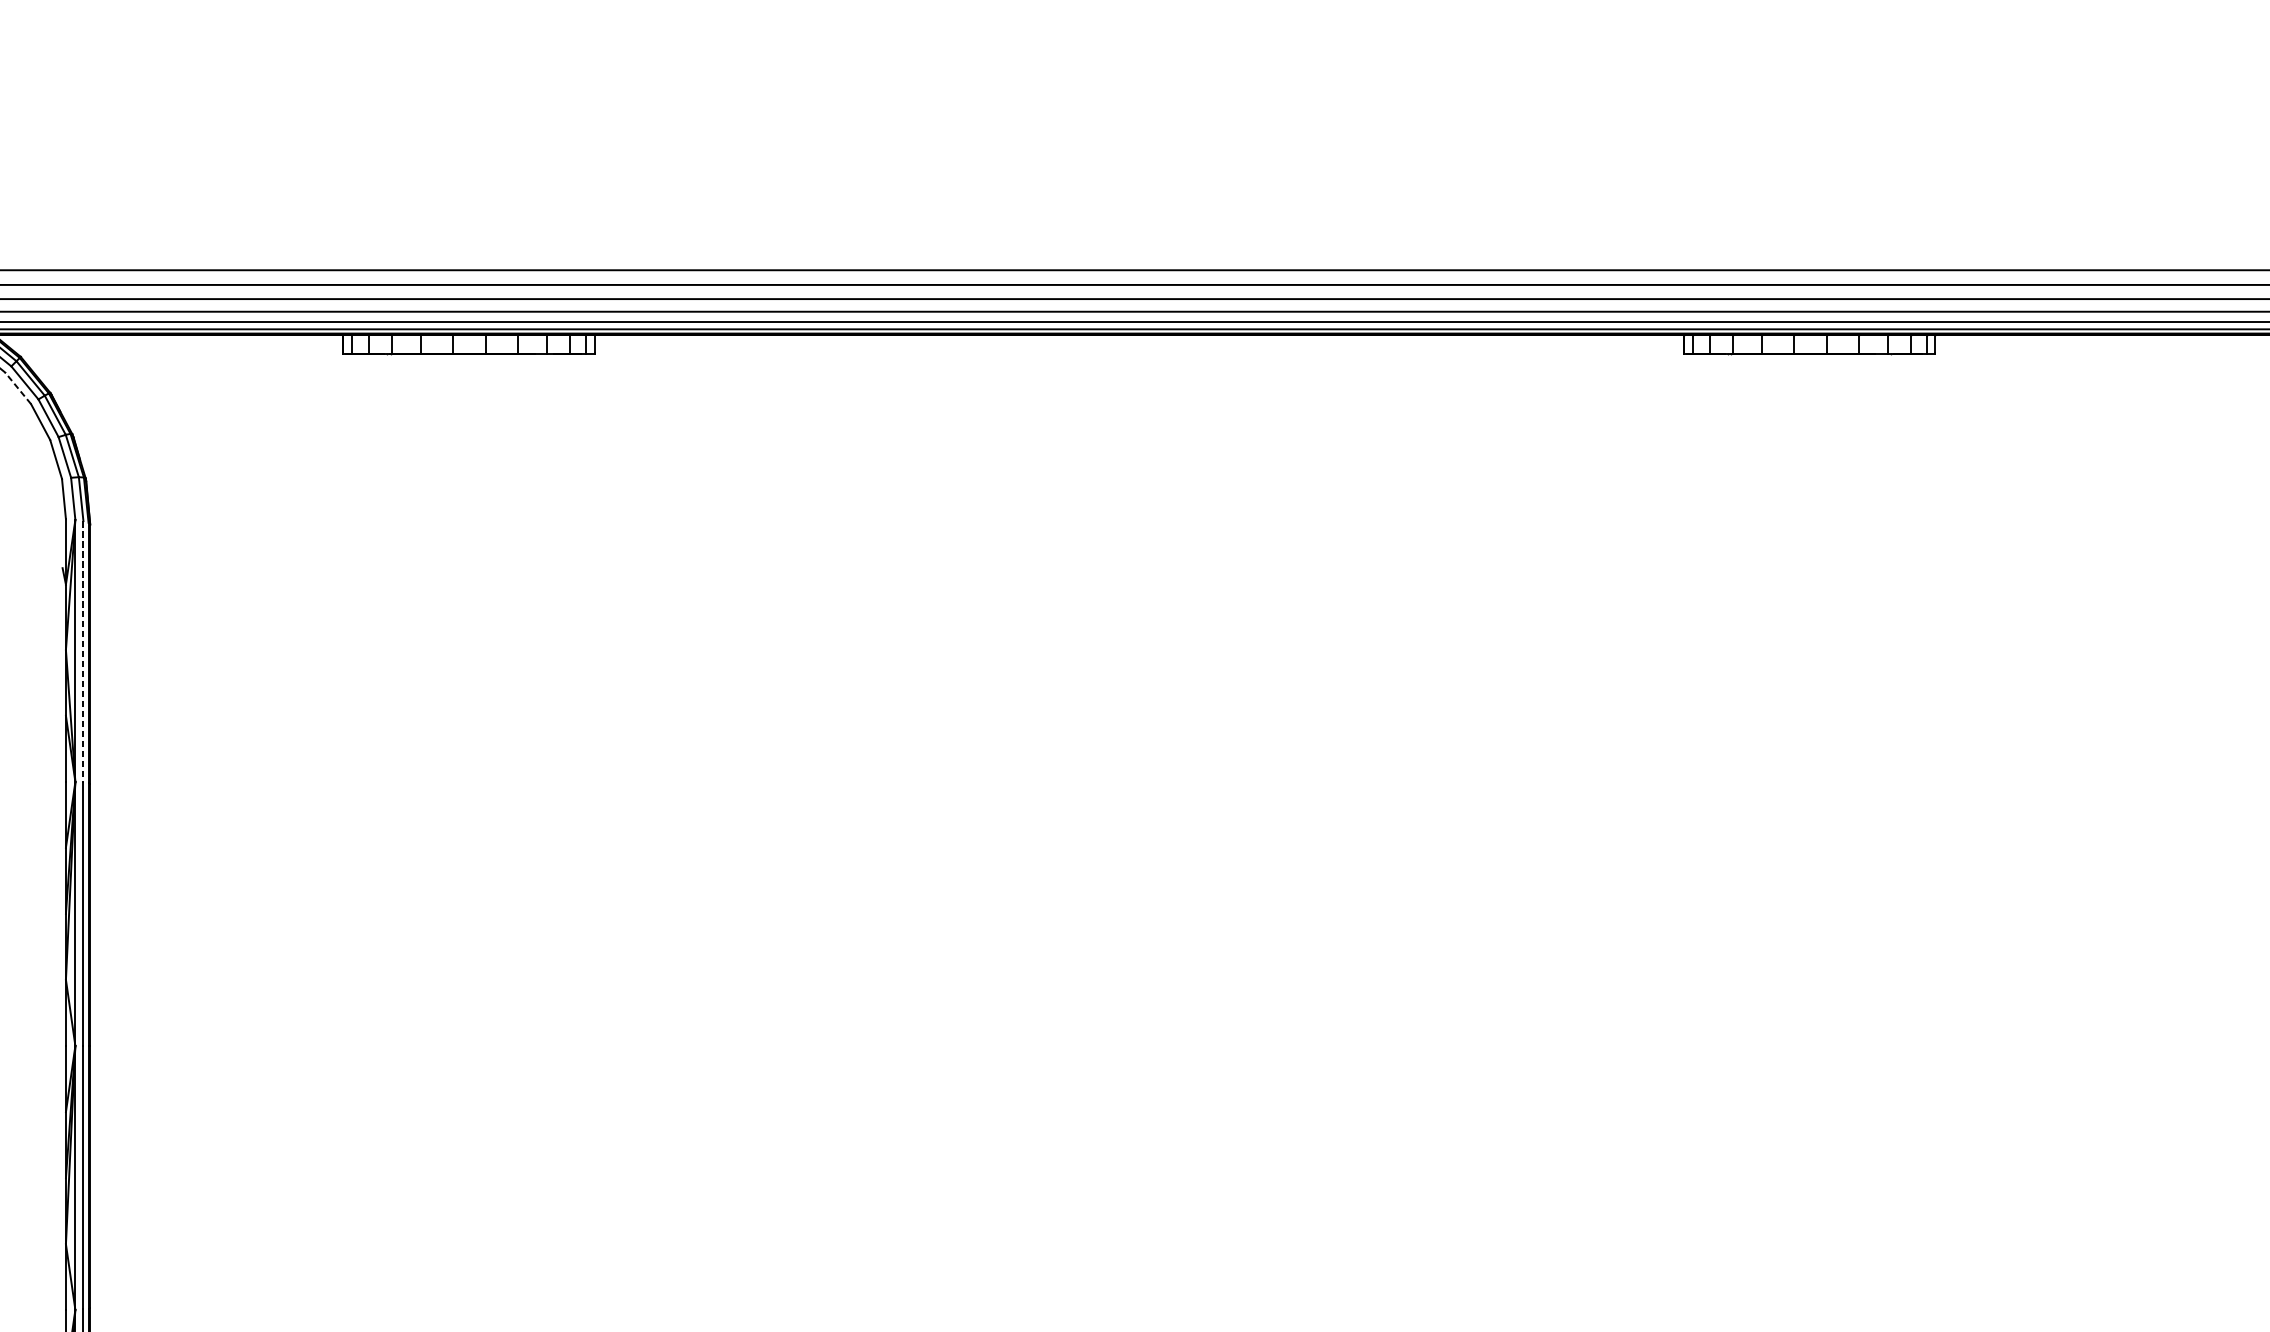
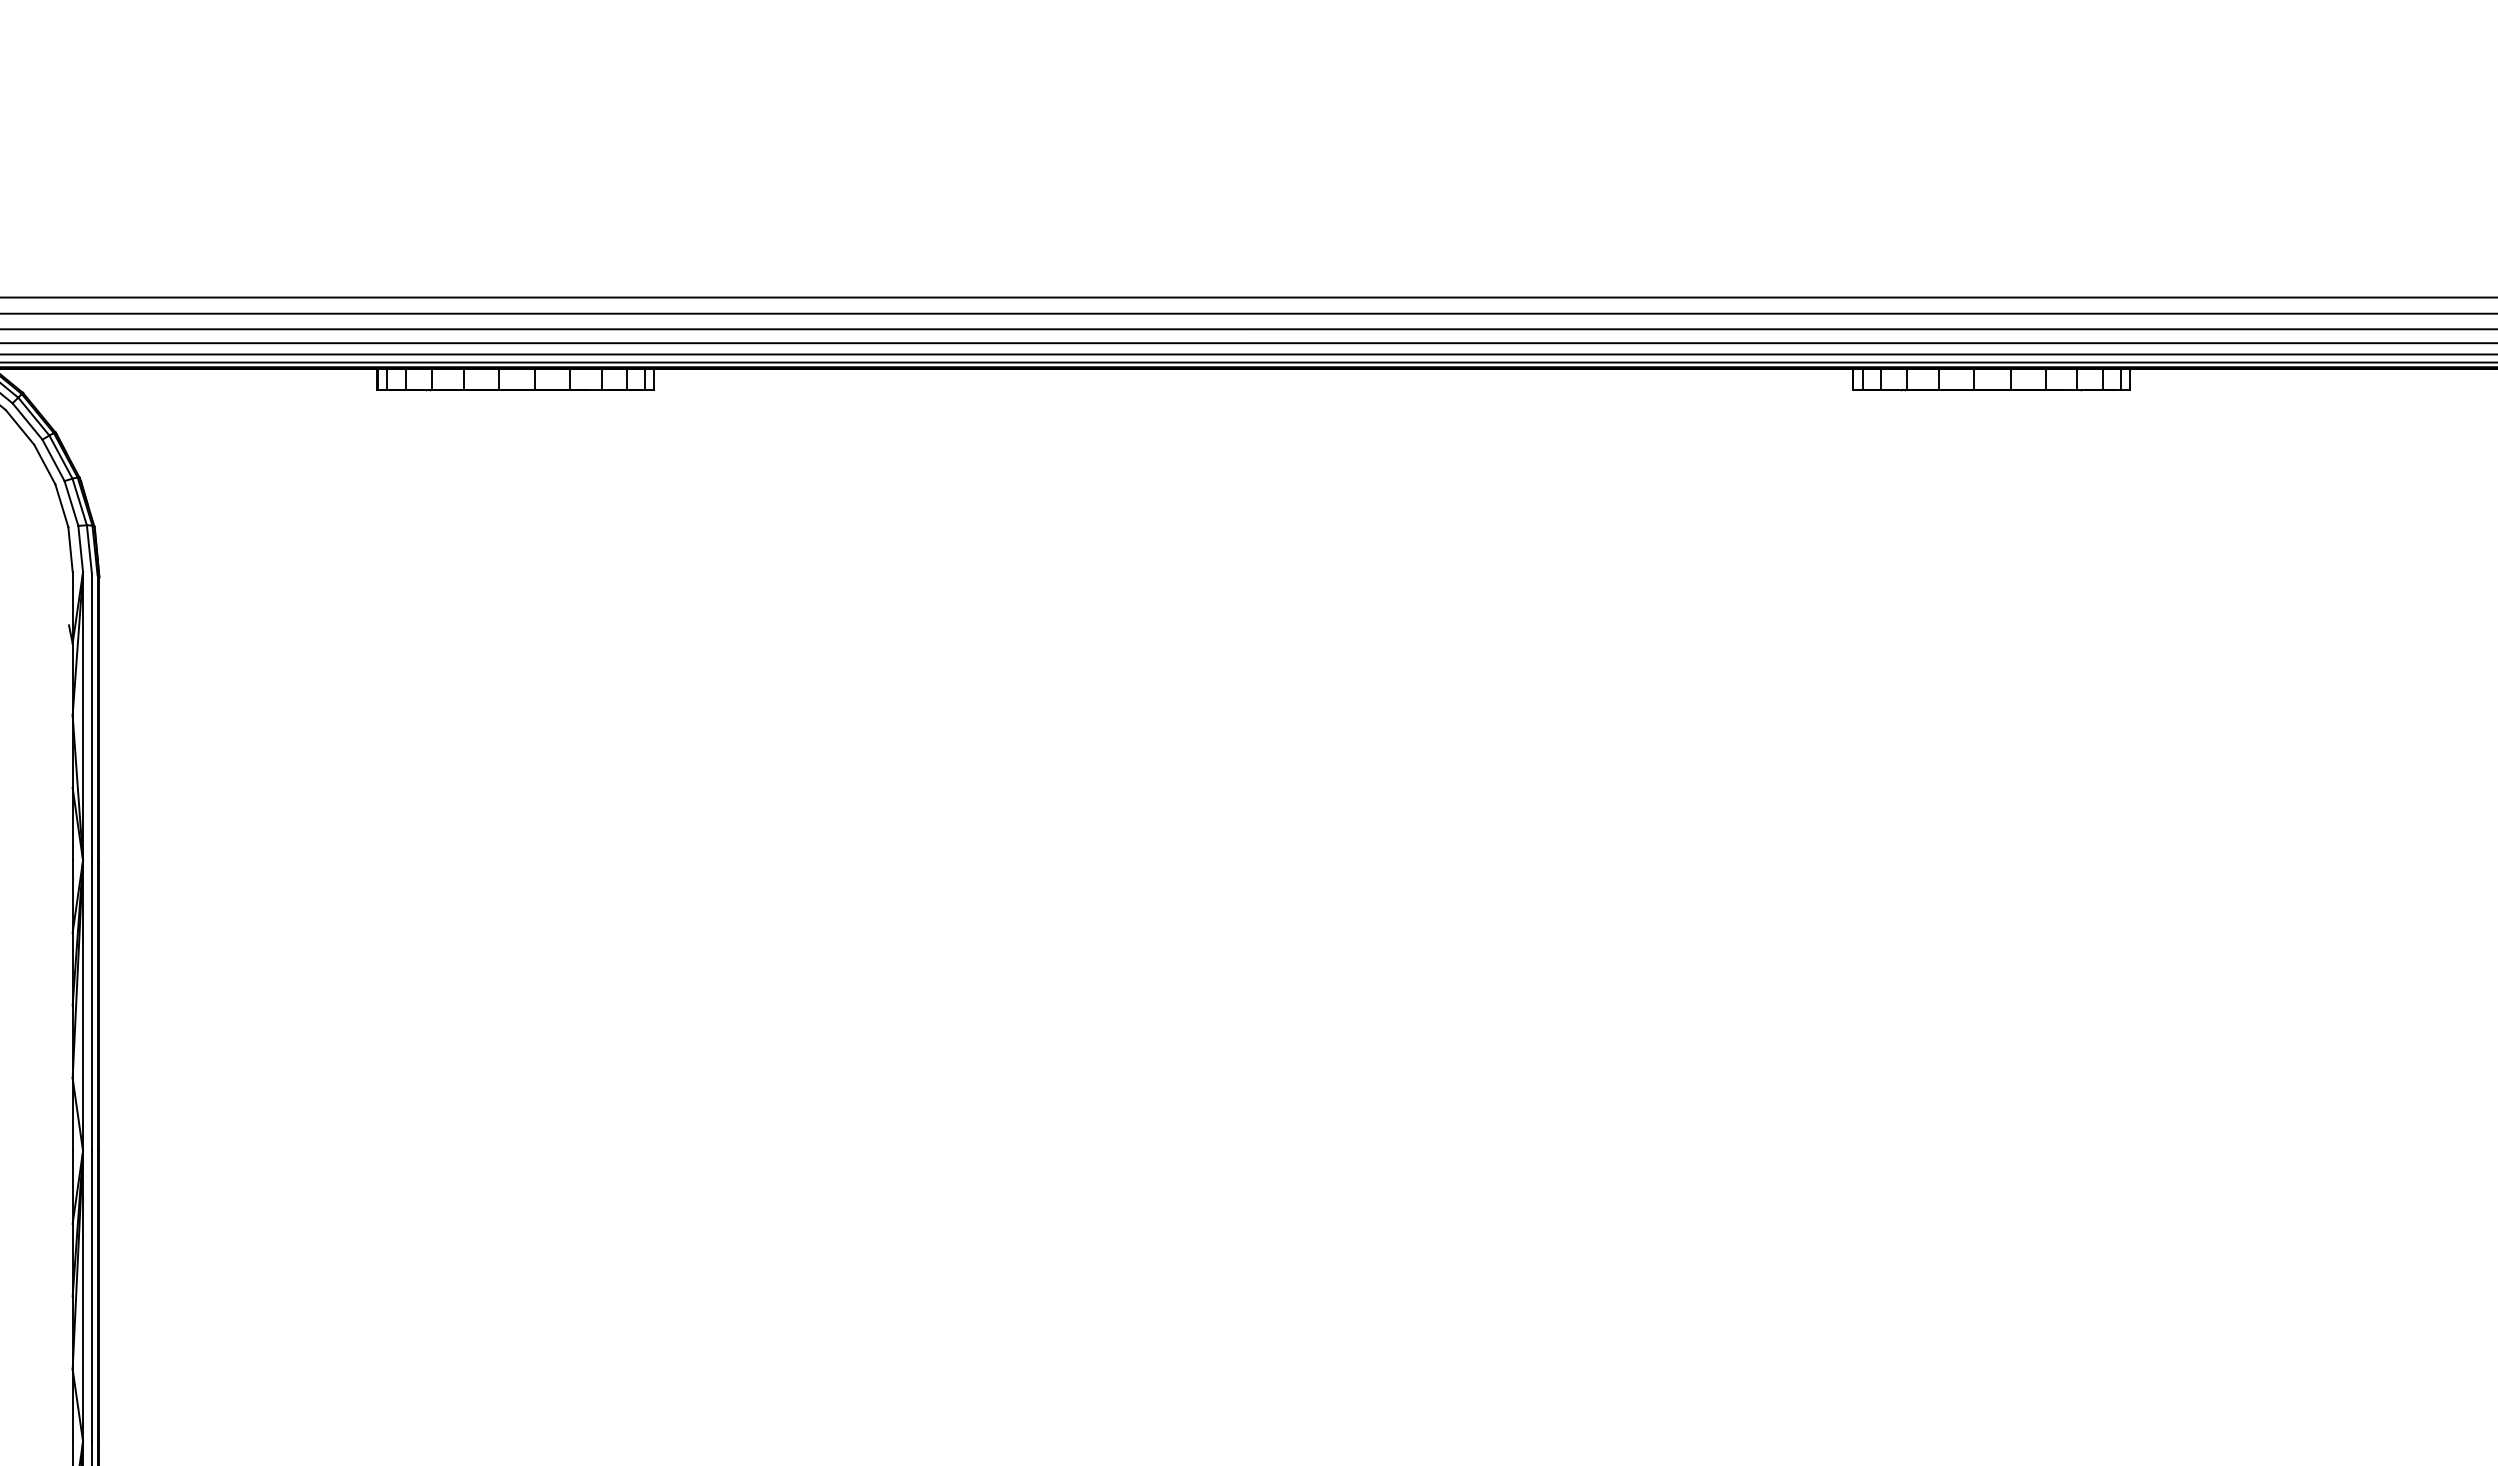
line: (17, 388) -> (19, 427), dashed -> solid
line: (83, 651) -> (91, 717), dashed -> solid

